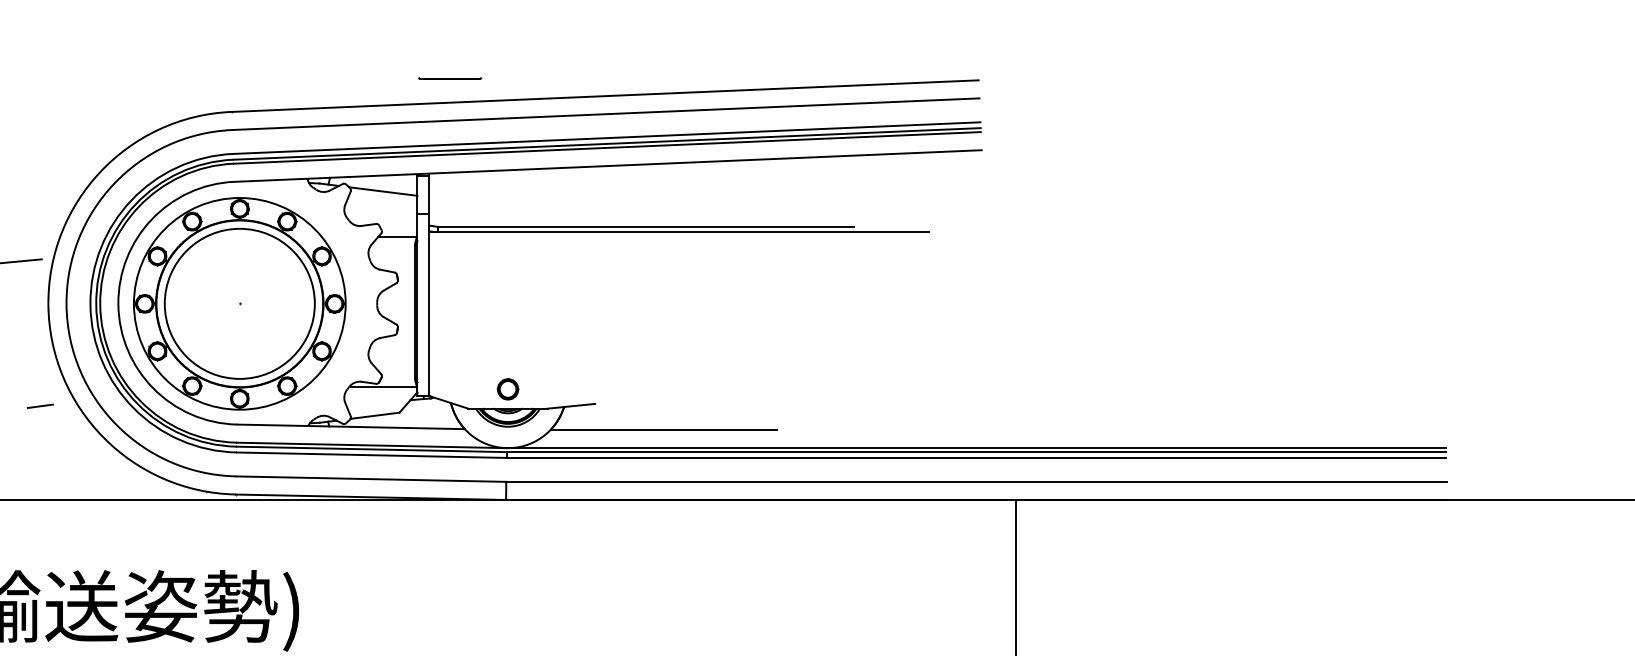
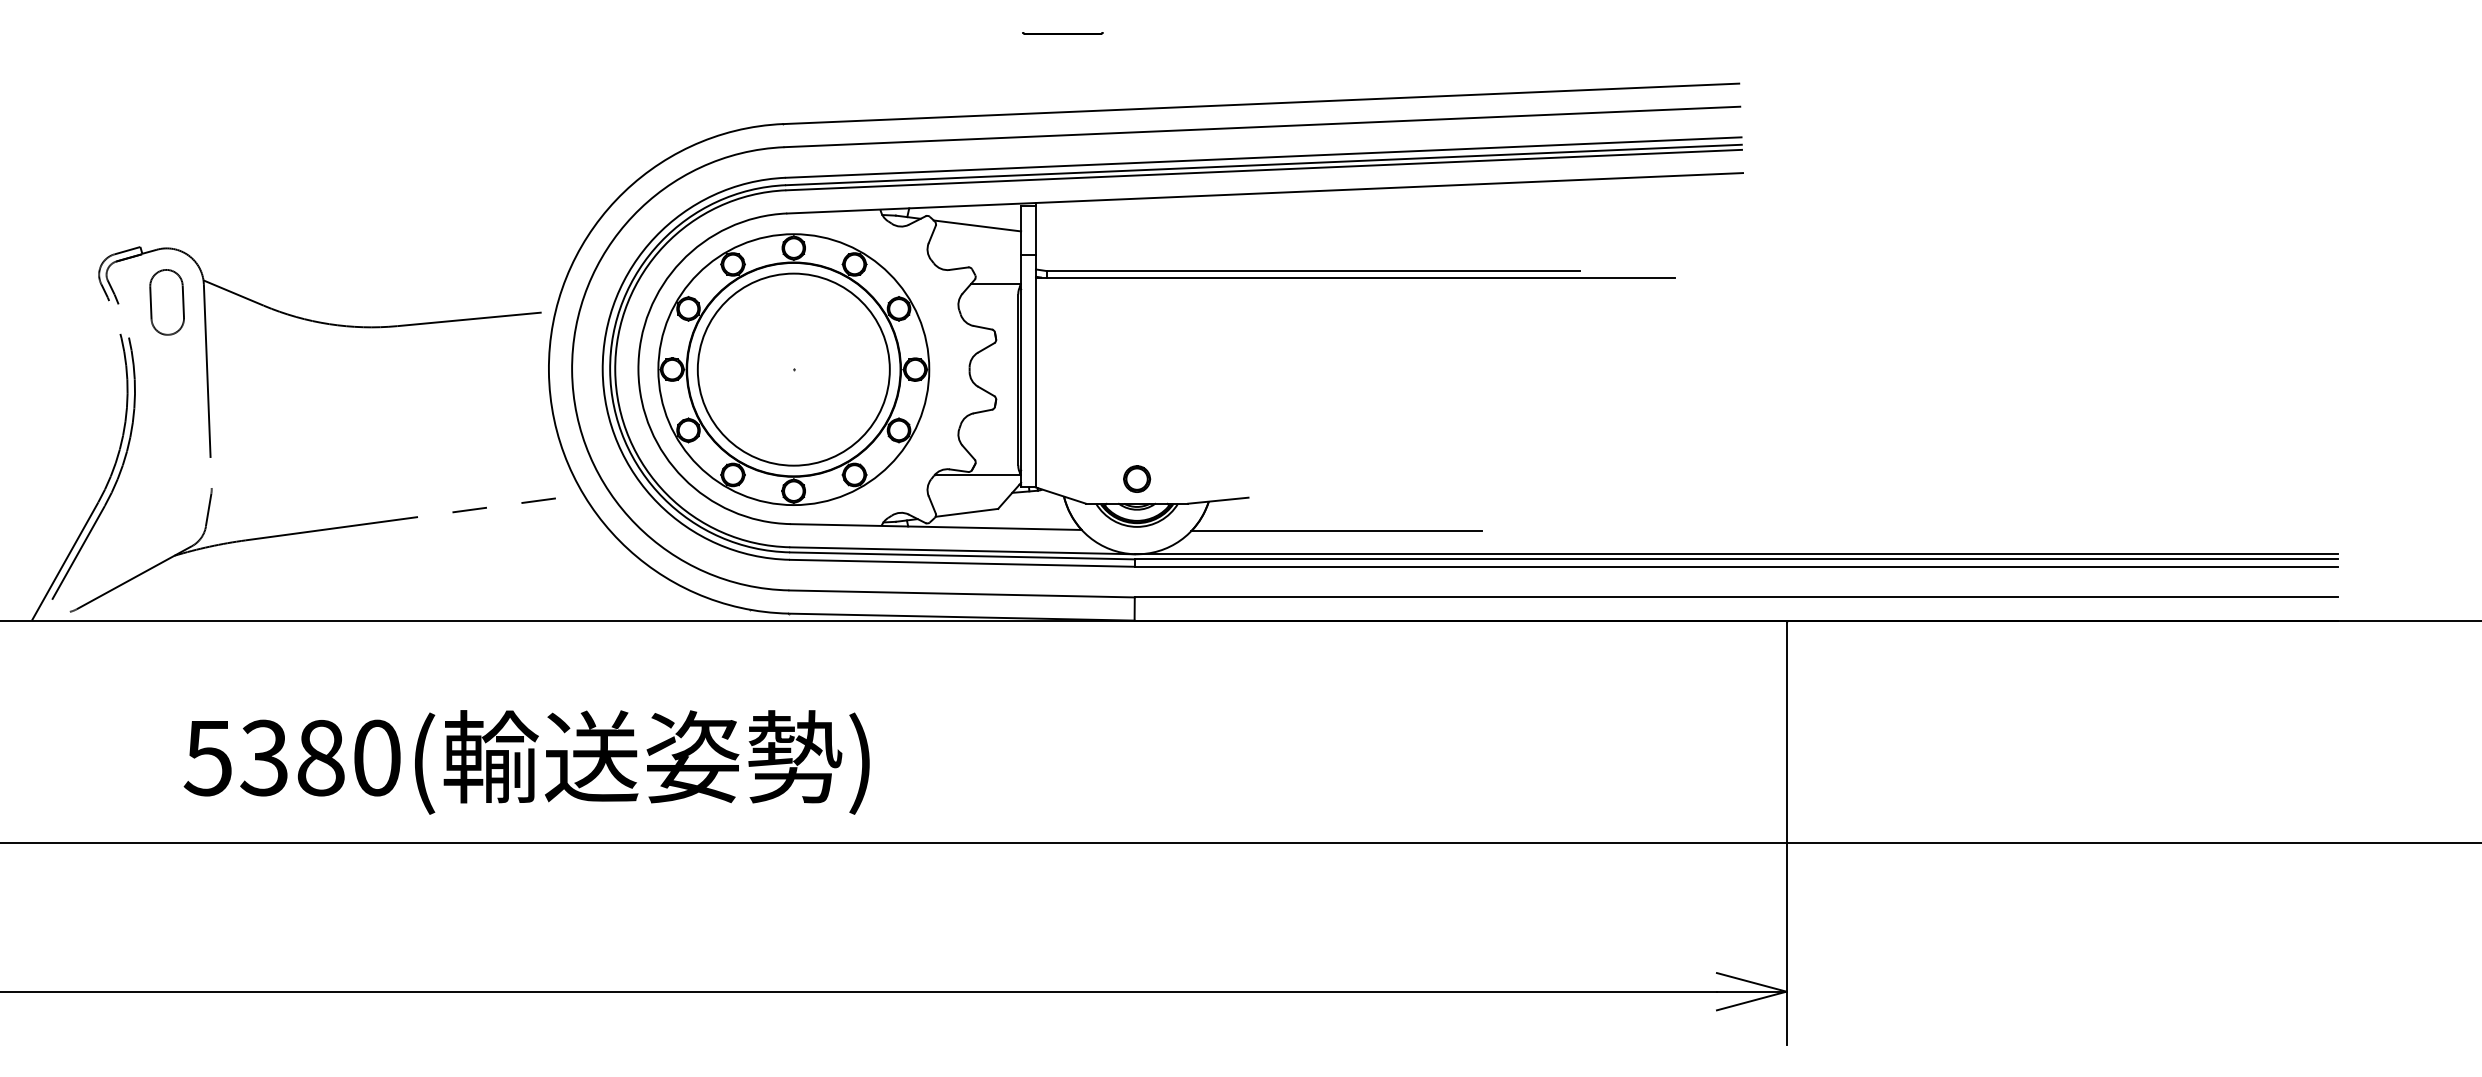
line: (449, 78) -> (1062, 33), moved

